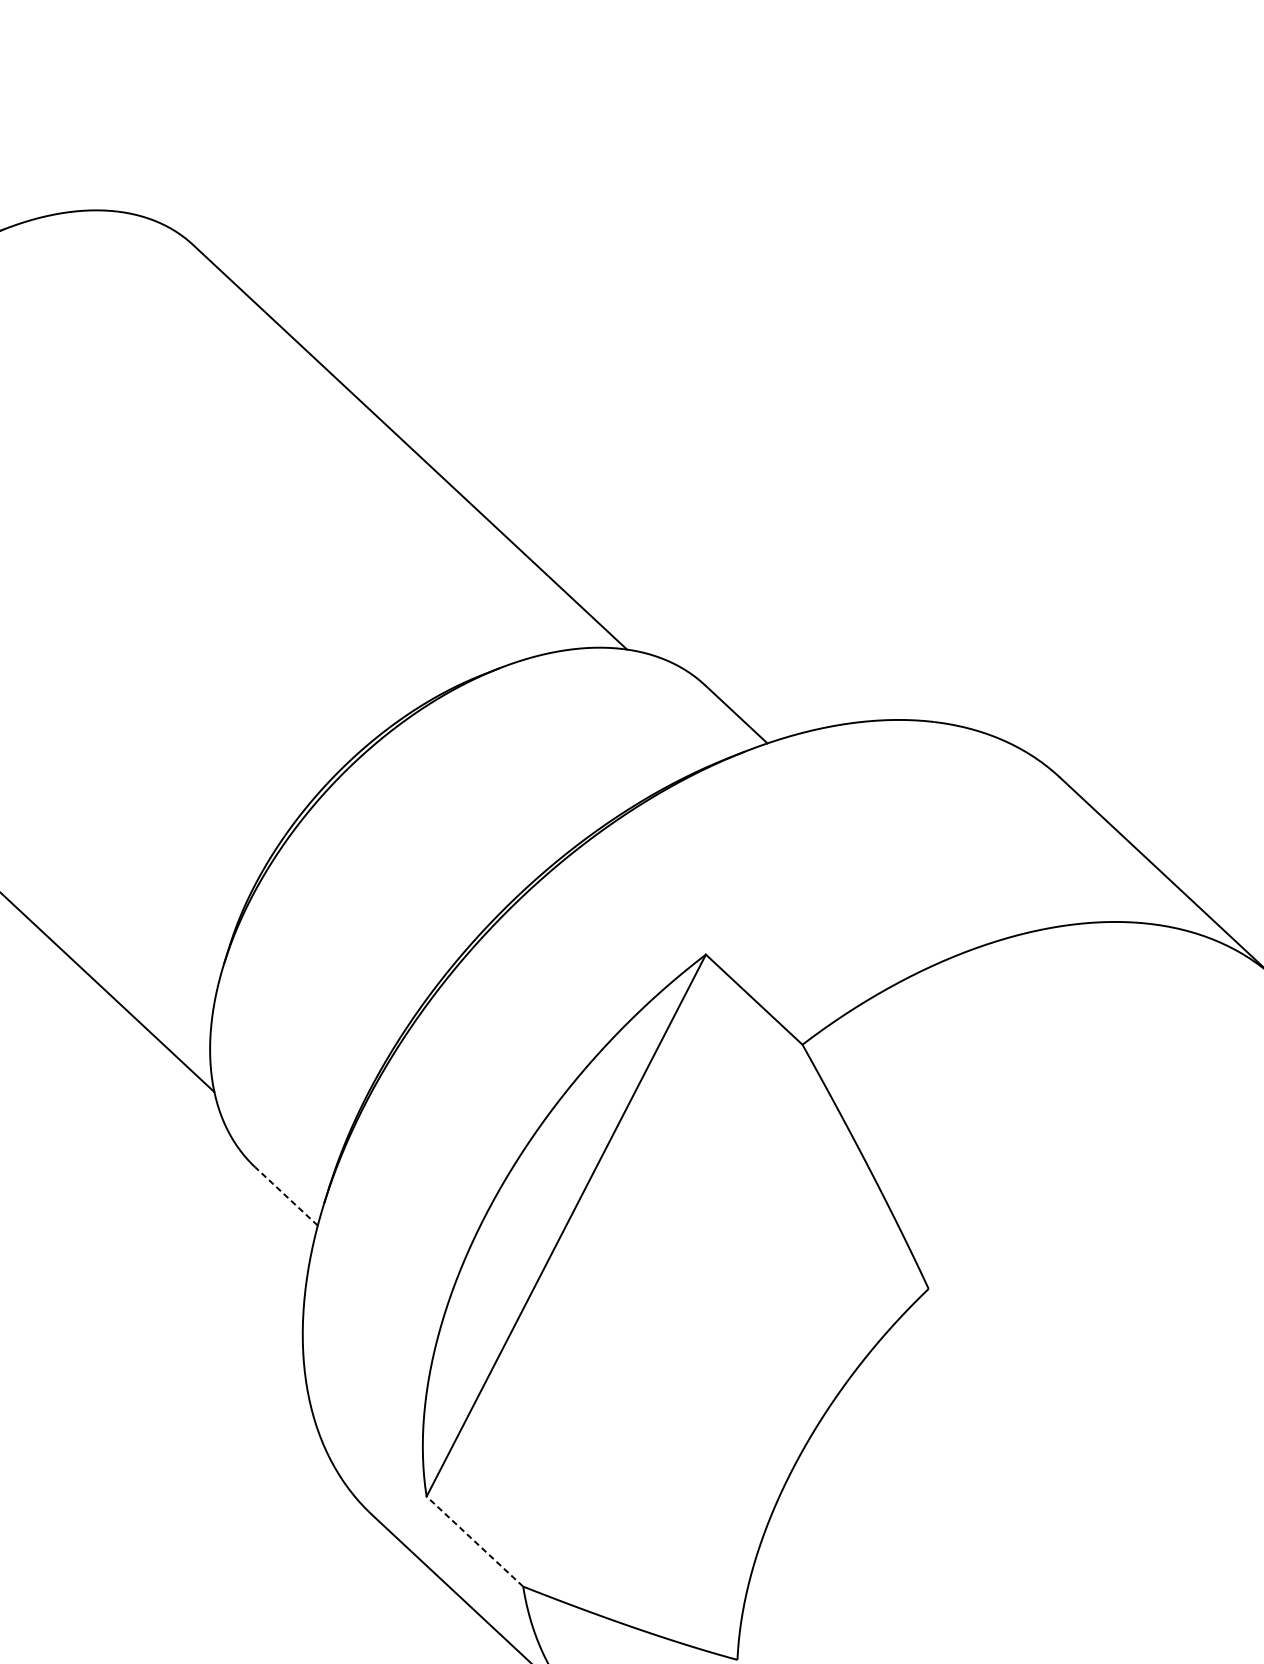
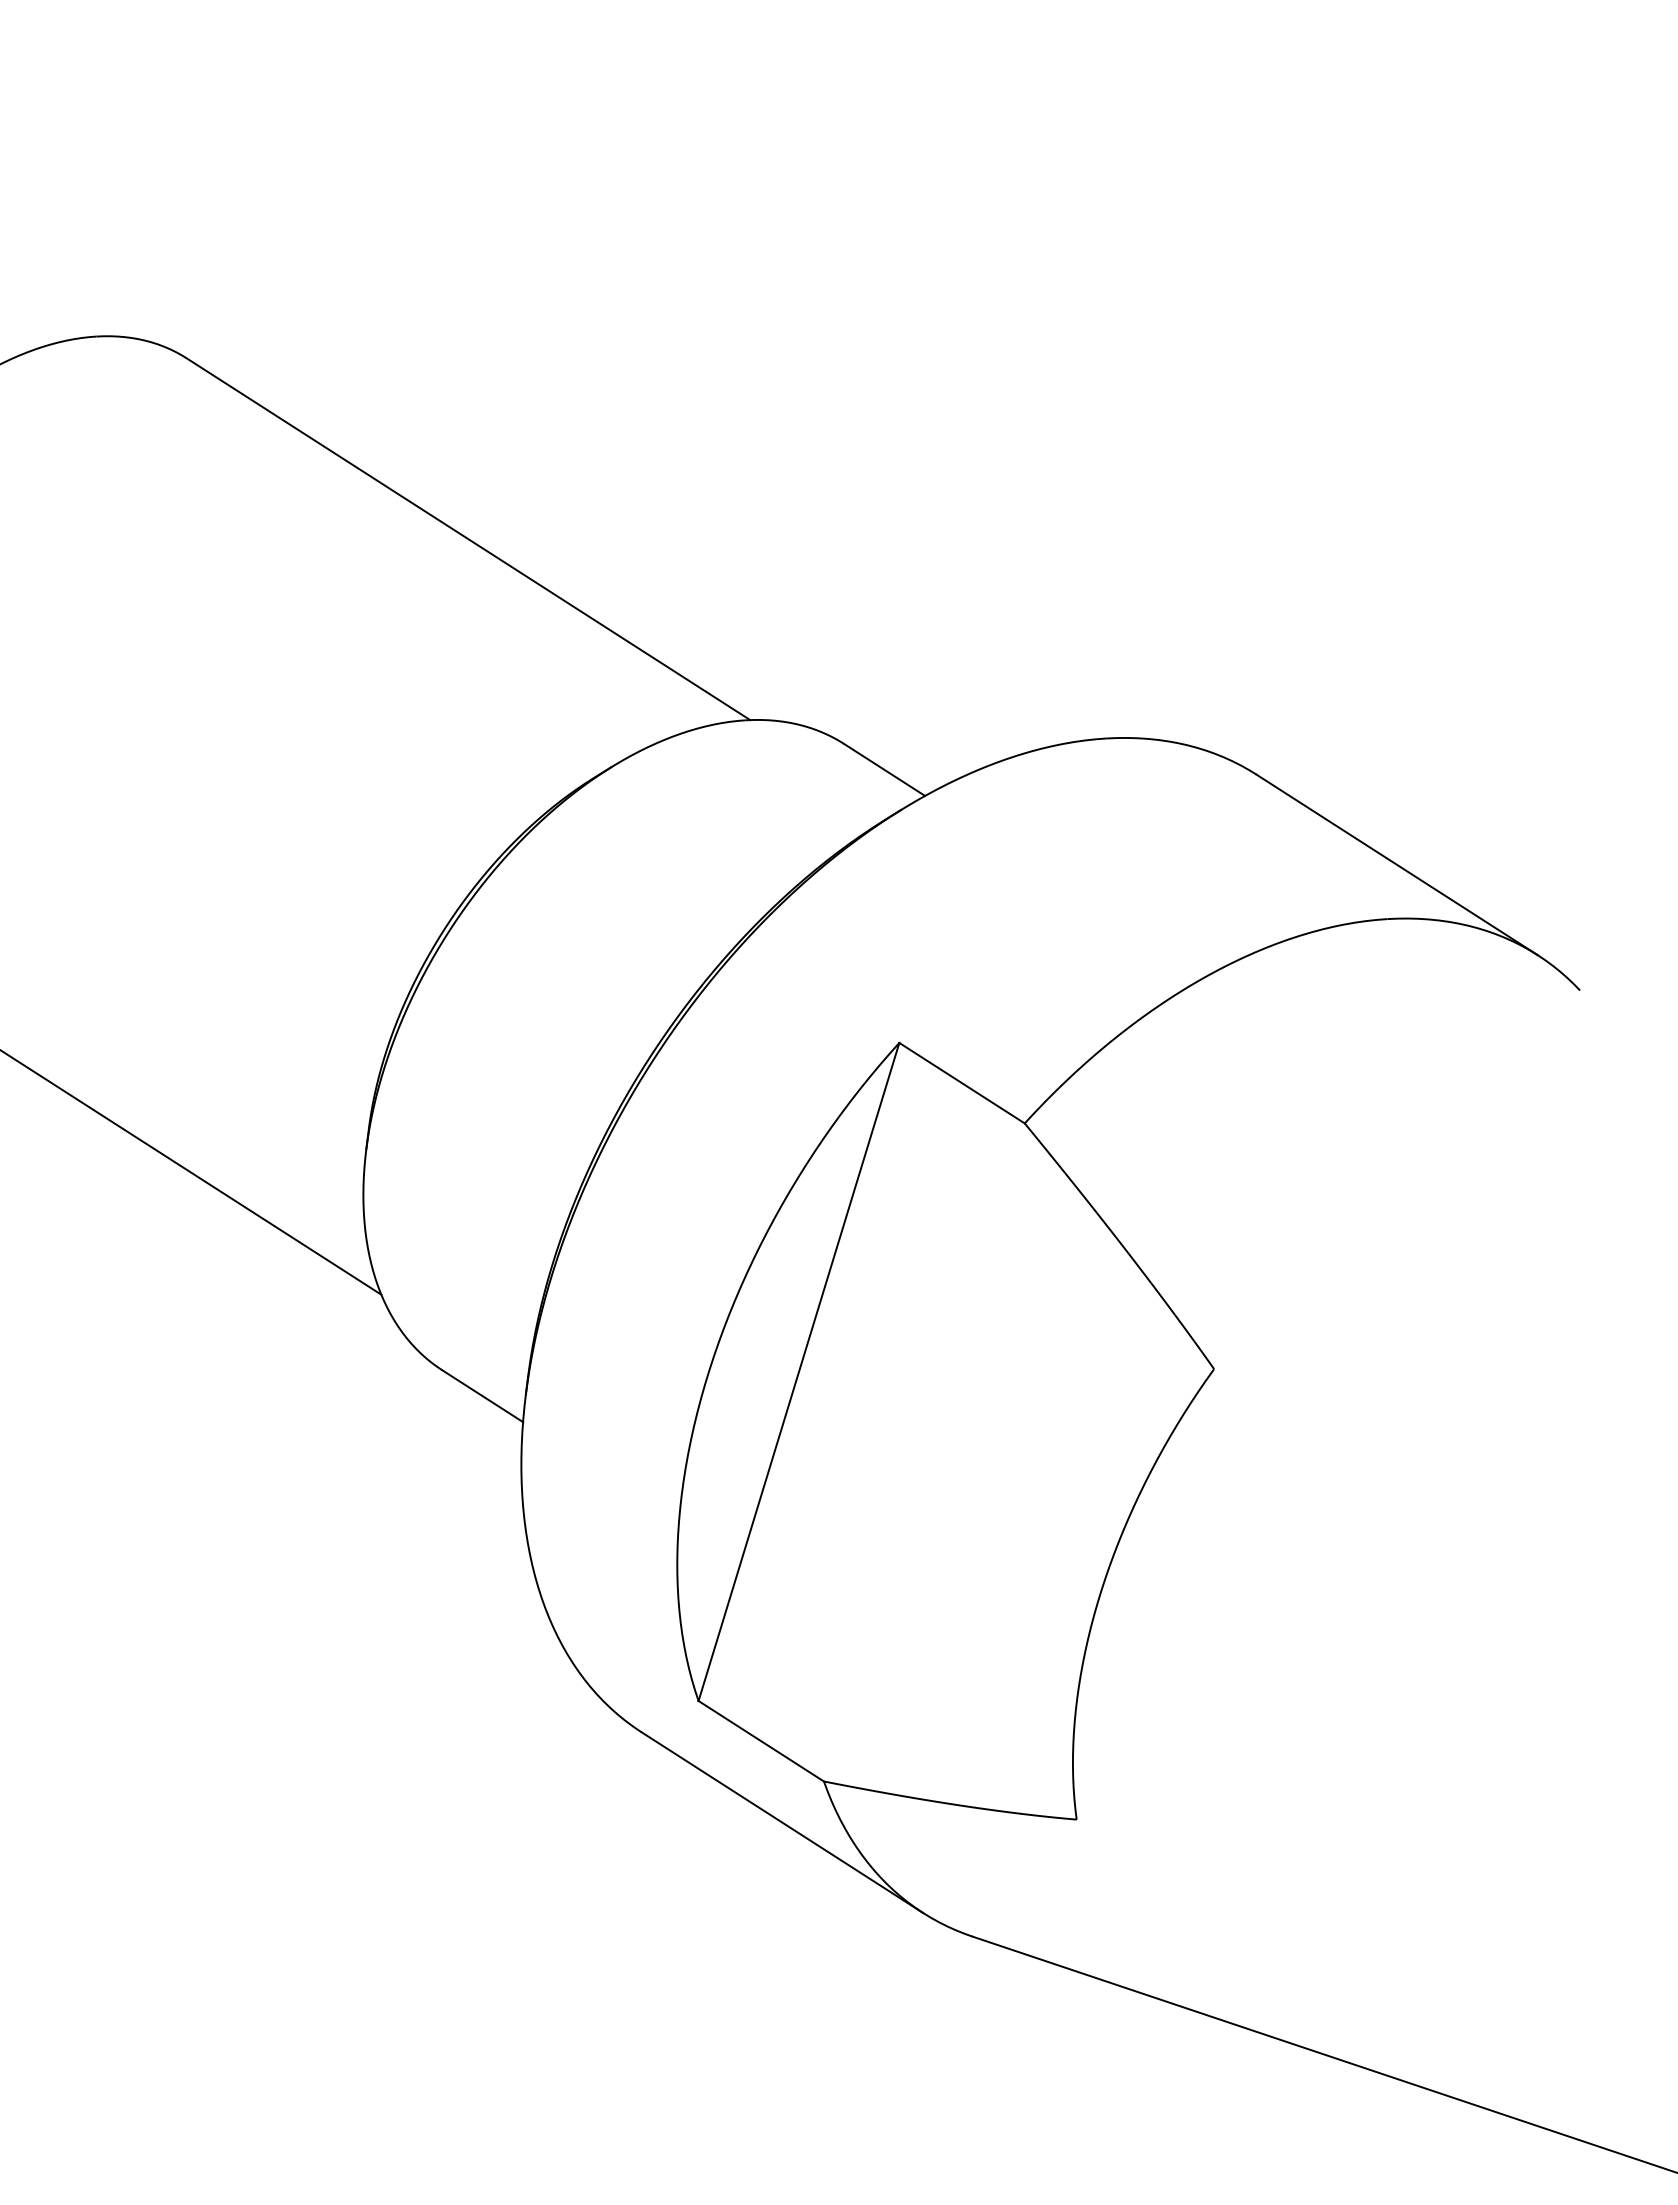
line: (286, 1195) -> (482, 1395), dashed -> solid
line: (475, 1541) -> (761, 1741), dashed -> solid

